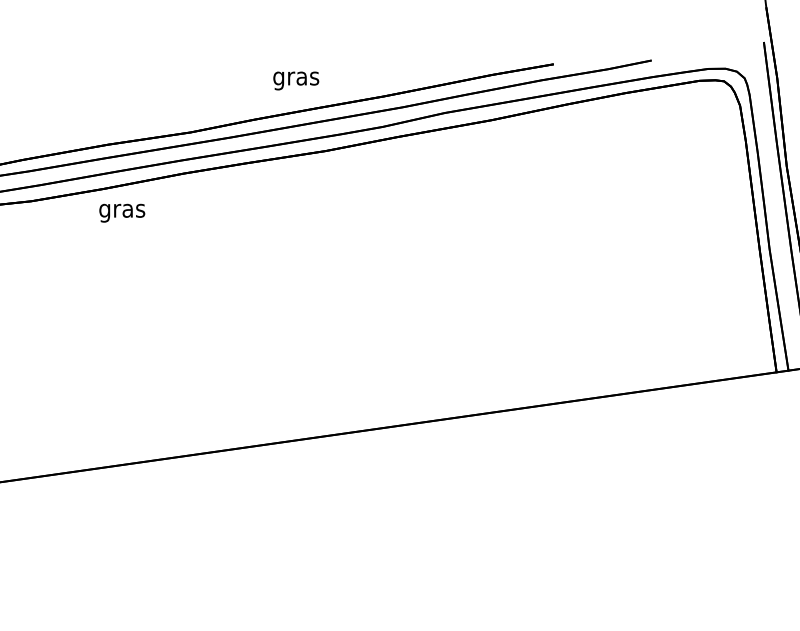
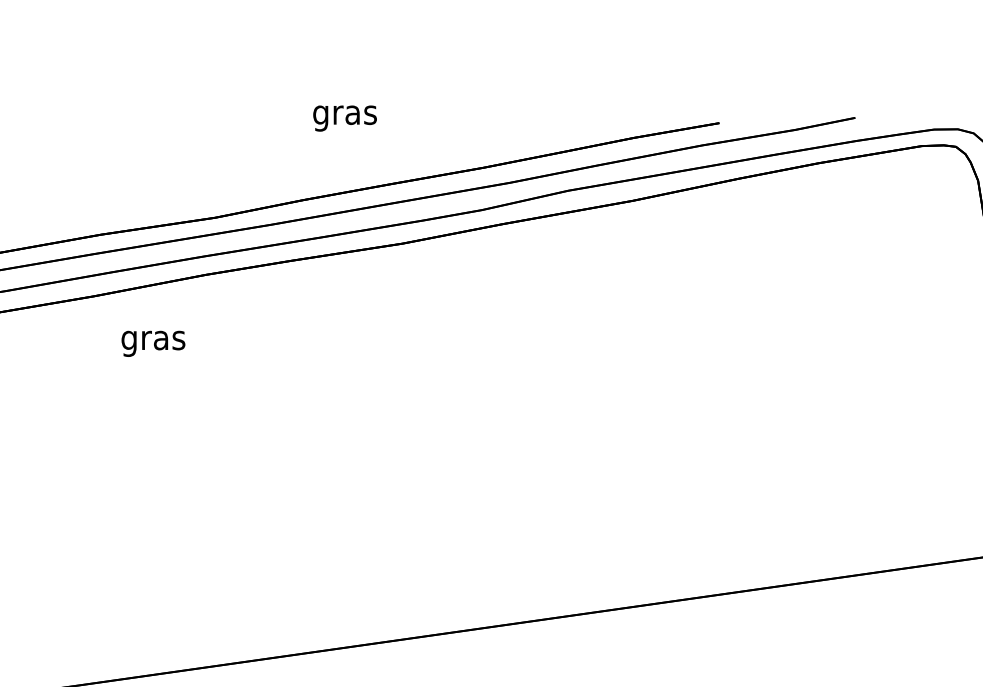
text: (296, 80) -> (345, 117), moved
text: (122, 212) -> (153, 342), moved

